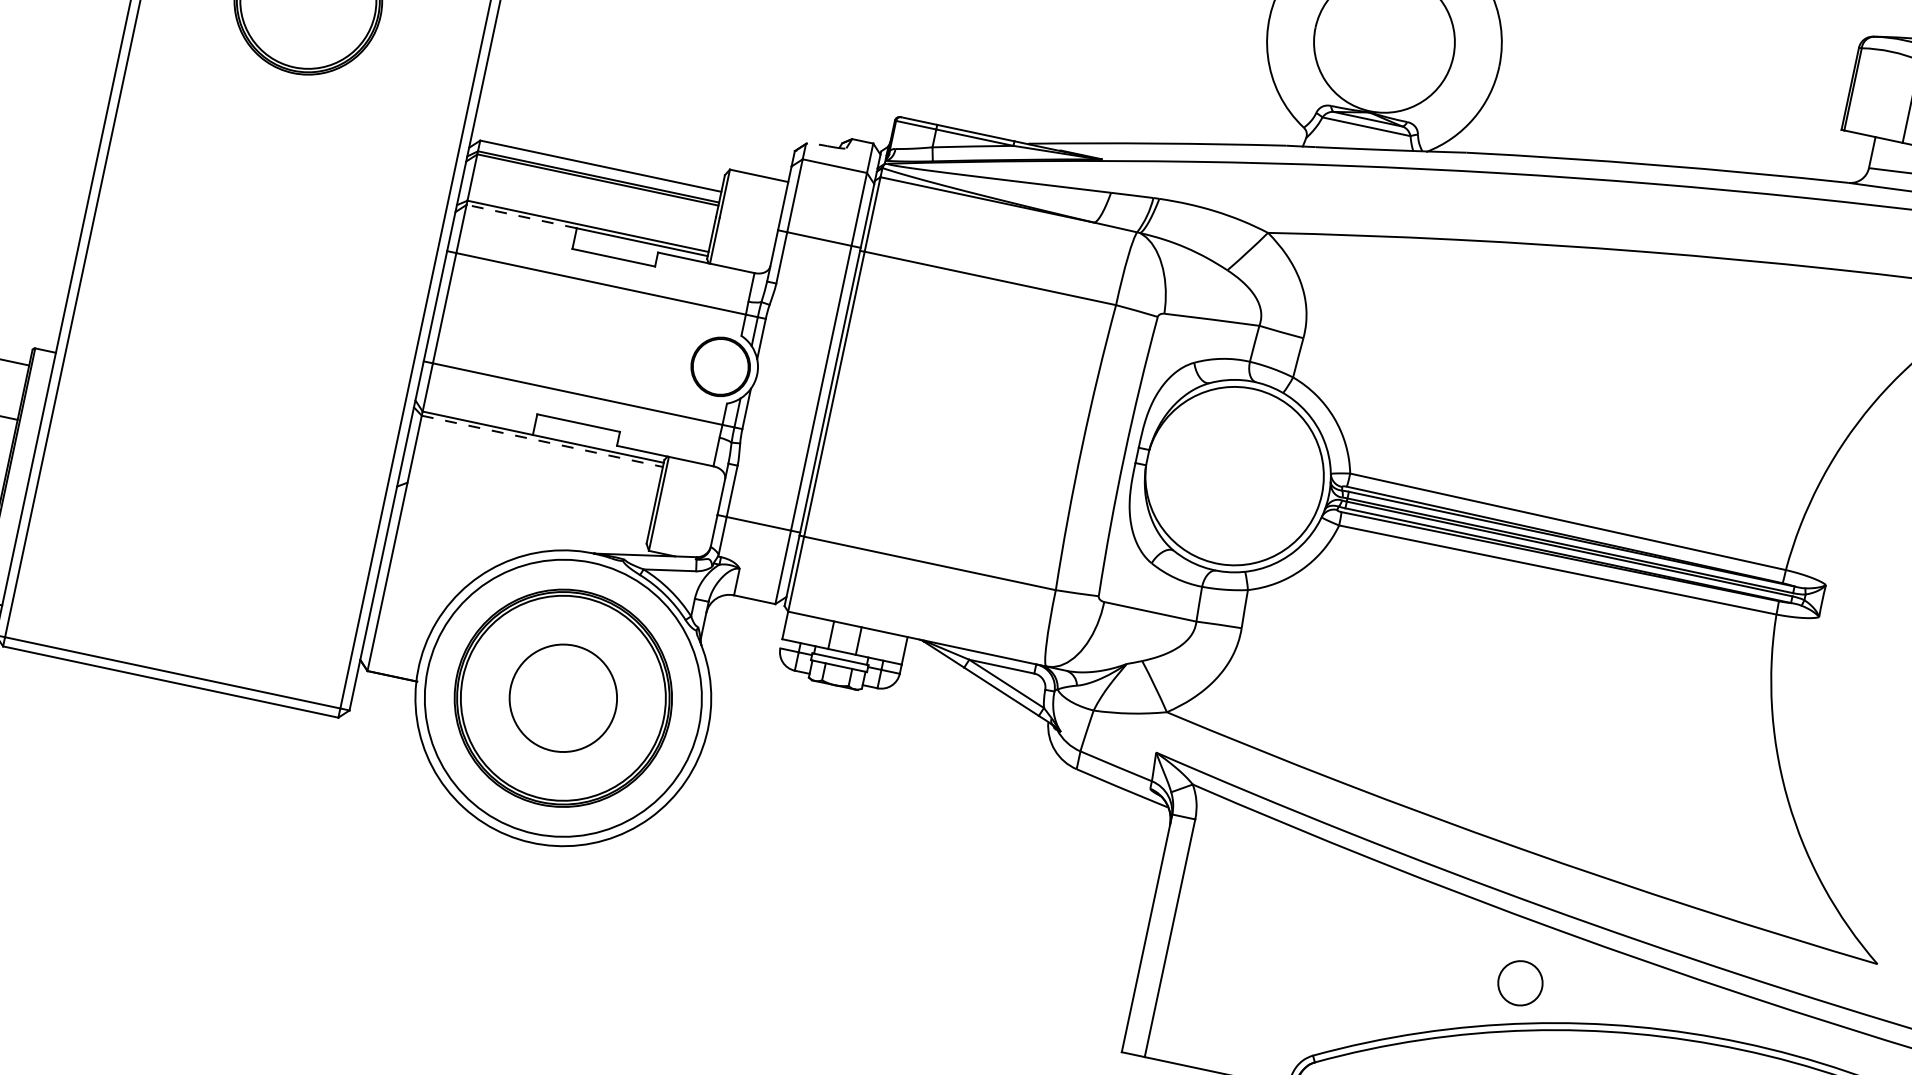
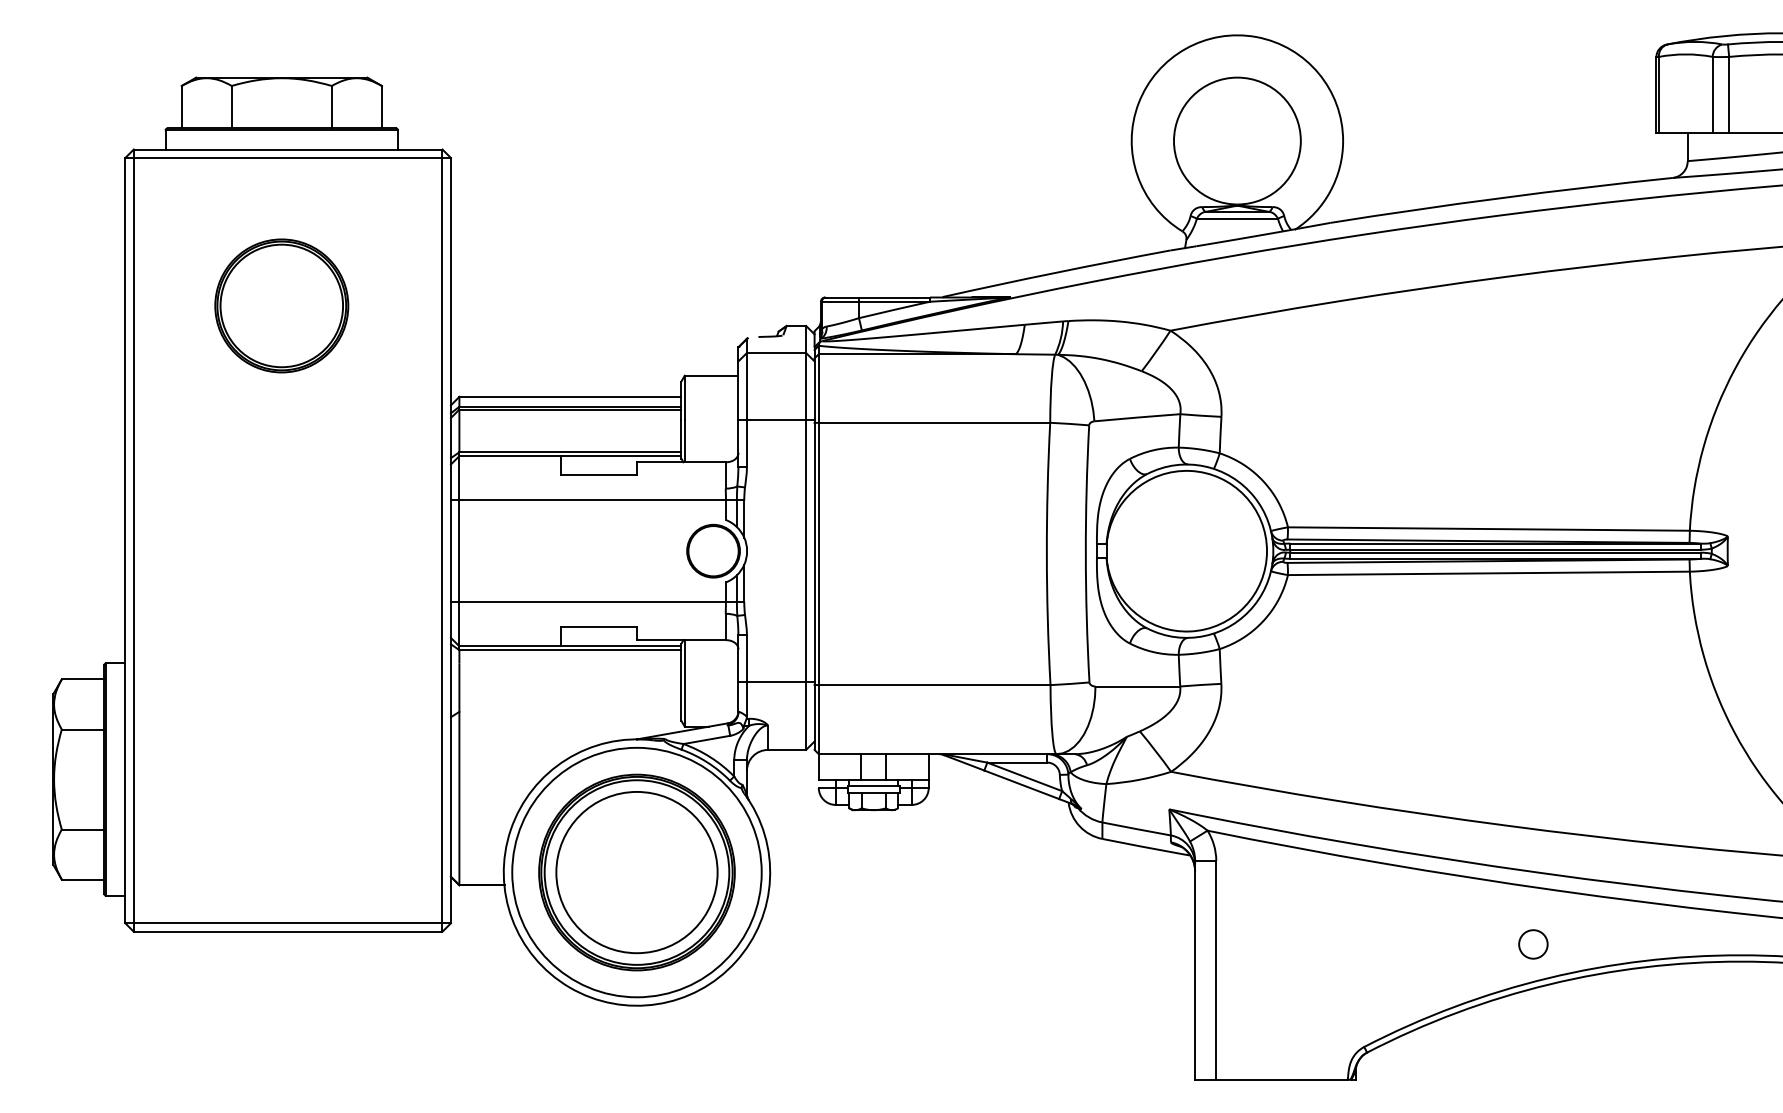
line: (522, 217) -> (510, 456), dashed -> solid
line: (542, 441) -> (570, 650), dashed -> solid
circle: (562, 698) -> (636, 872), size x1.67
circle: (1520, 983) -> (1533, 944), size x0.71

